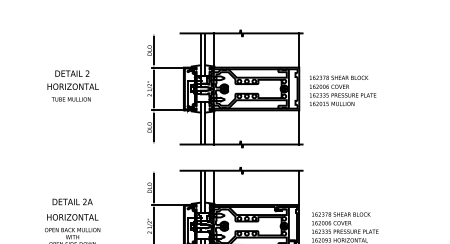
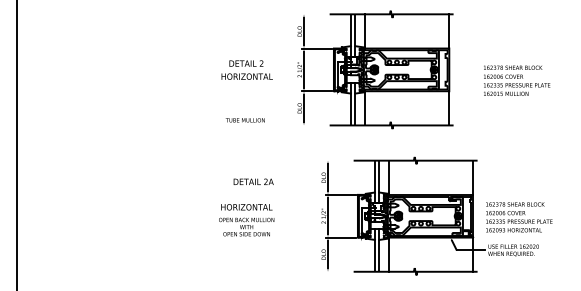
part: (225, 88) -> (375, 69), moved
text: (70, 99) -> (244, 120), moved
text: (72, 201) -> (253, 181), moved

